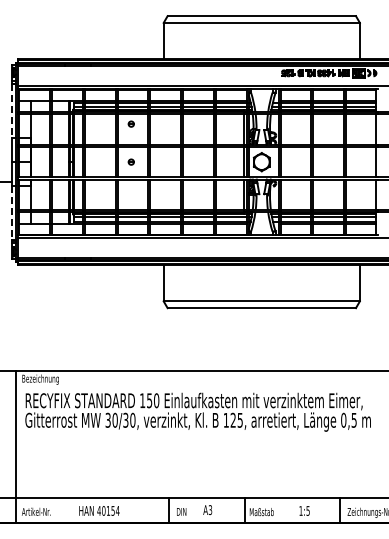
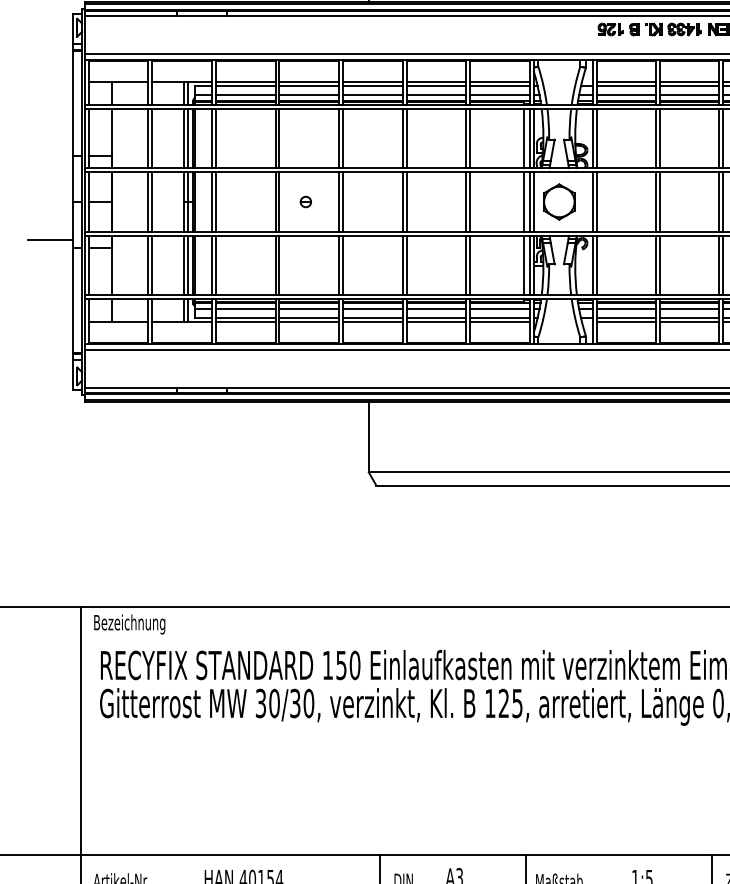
line: (11, 111) -> (73, 103), dashed -> solid
part: (130, 123) -> (304, 126), removed
line: (11, 213) -> (73, 301), dashed -> solid

